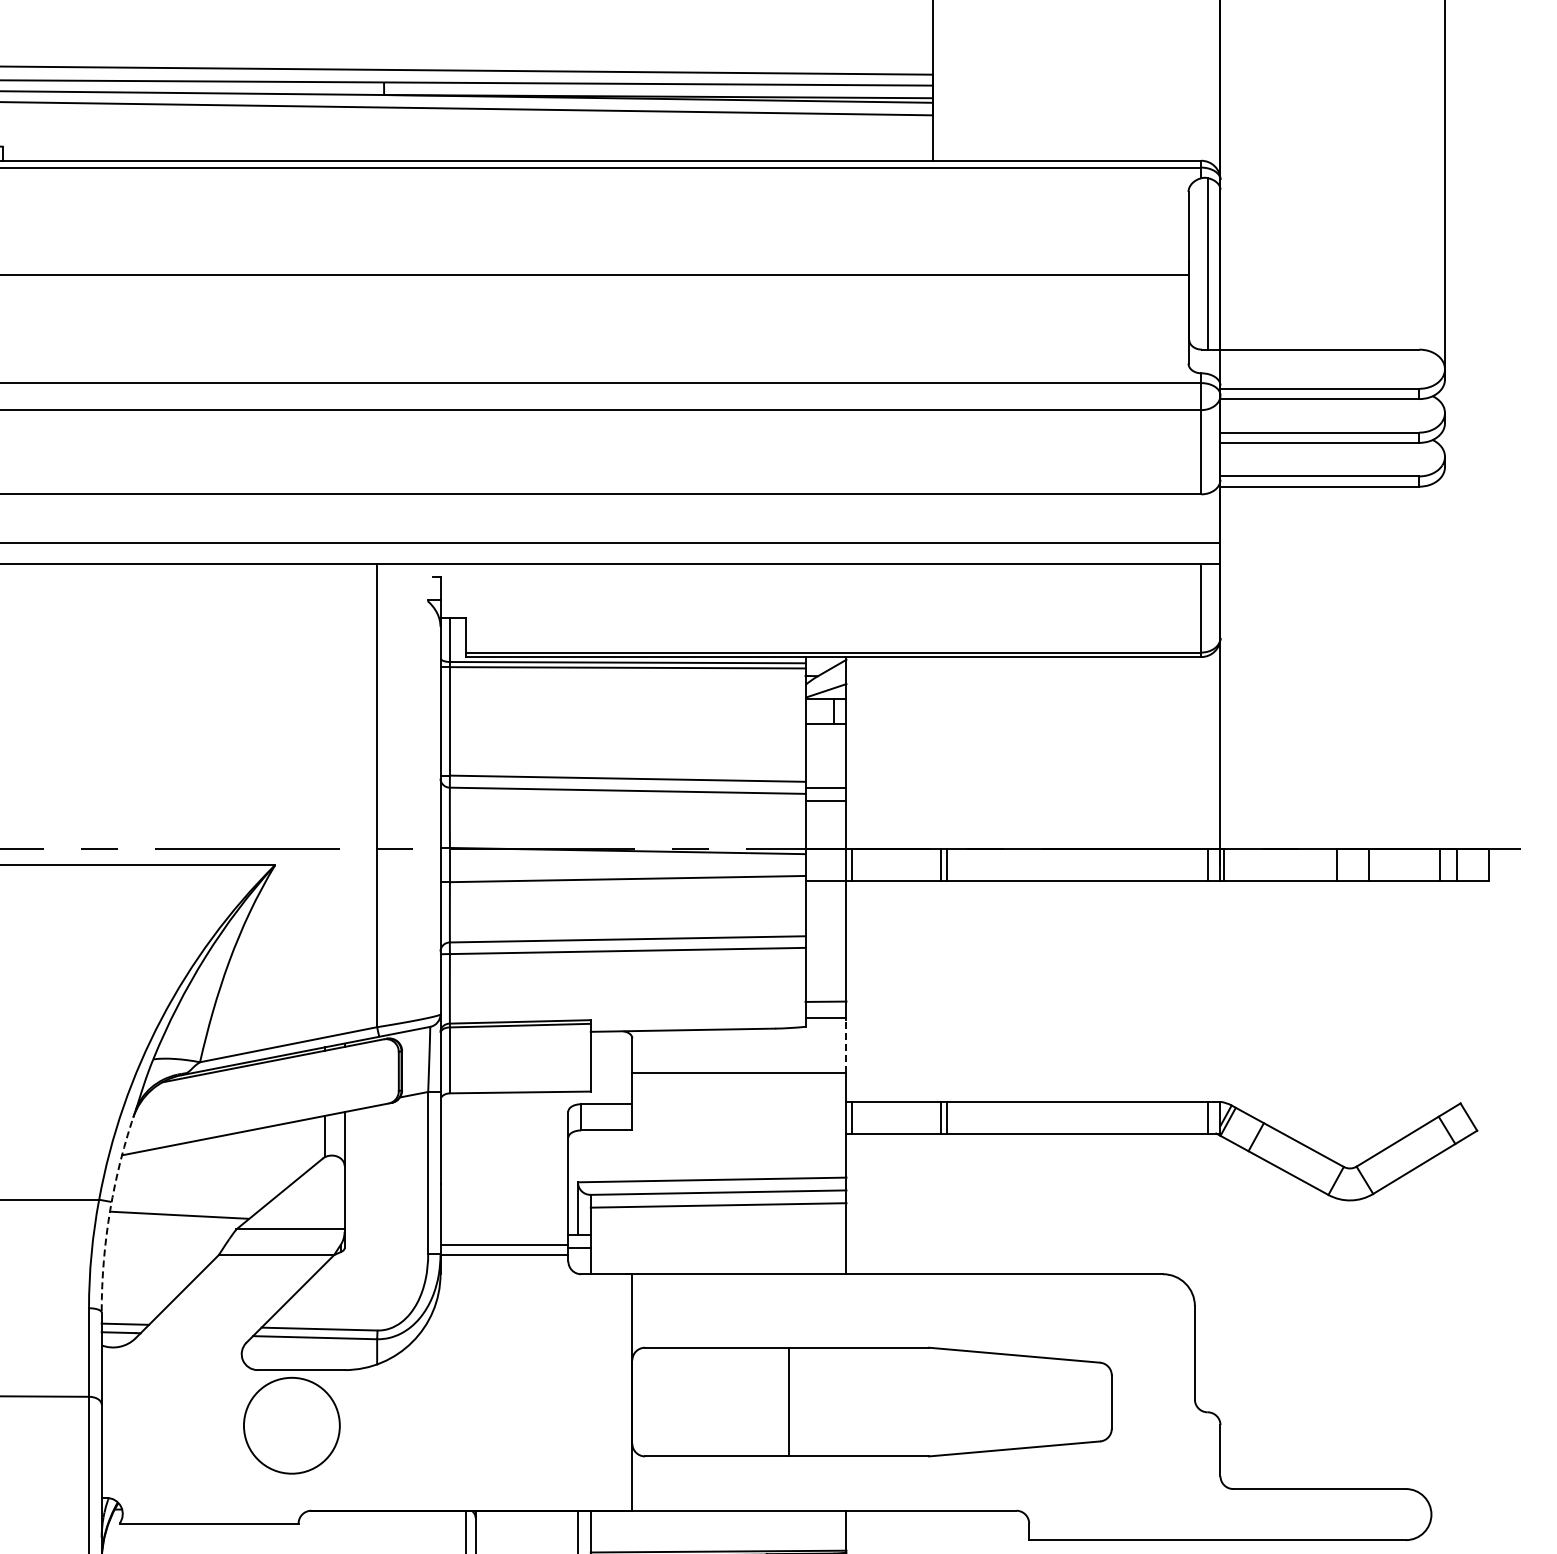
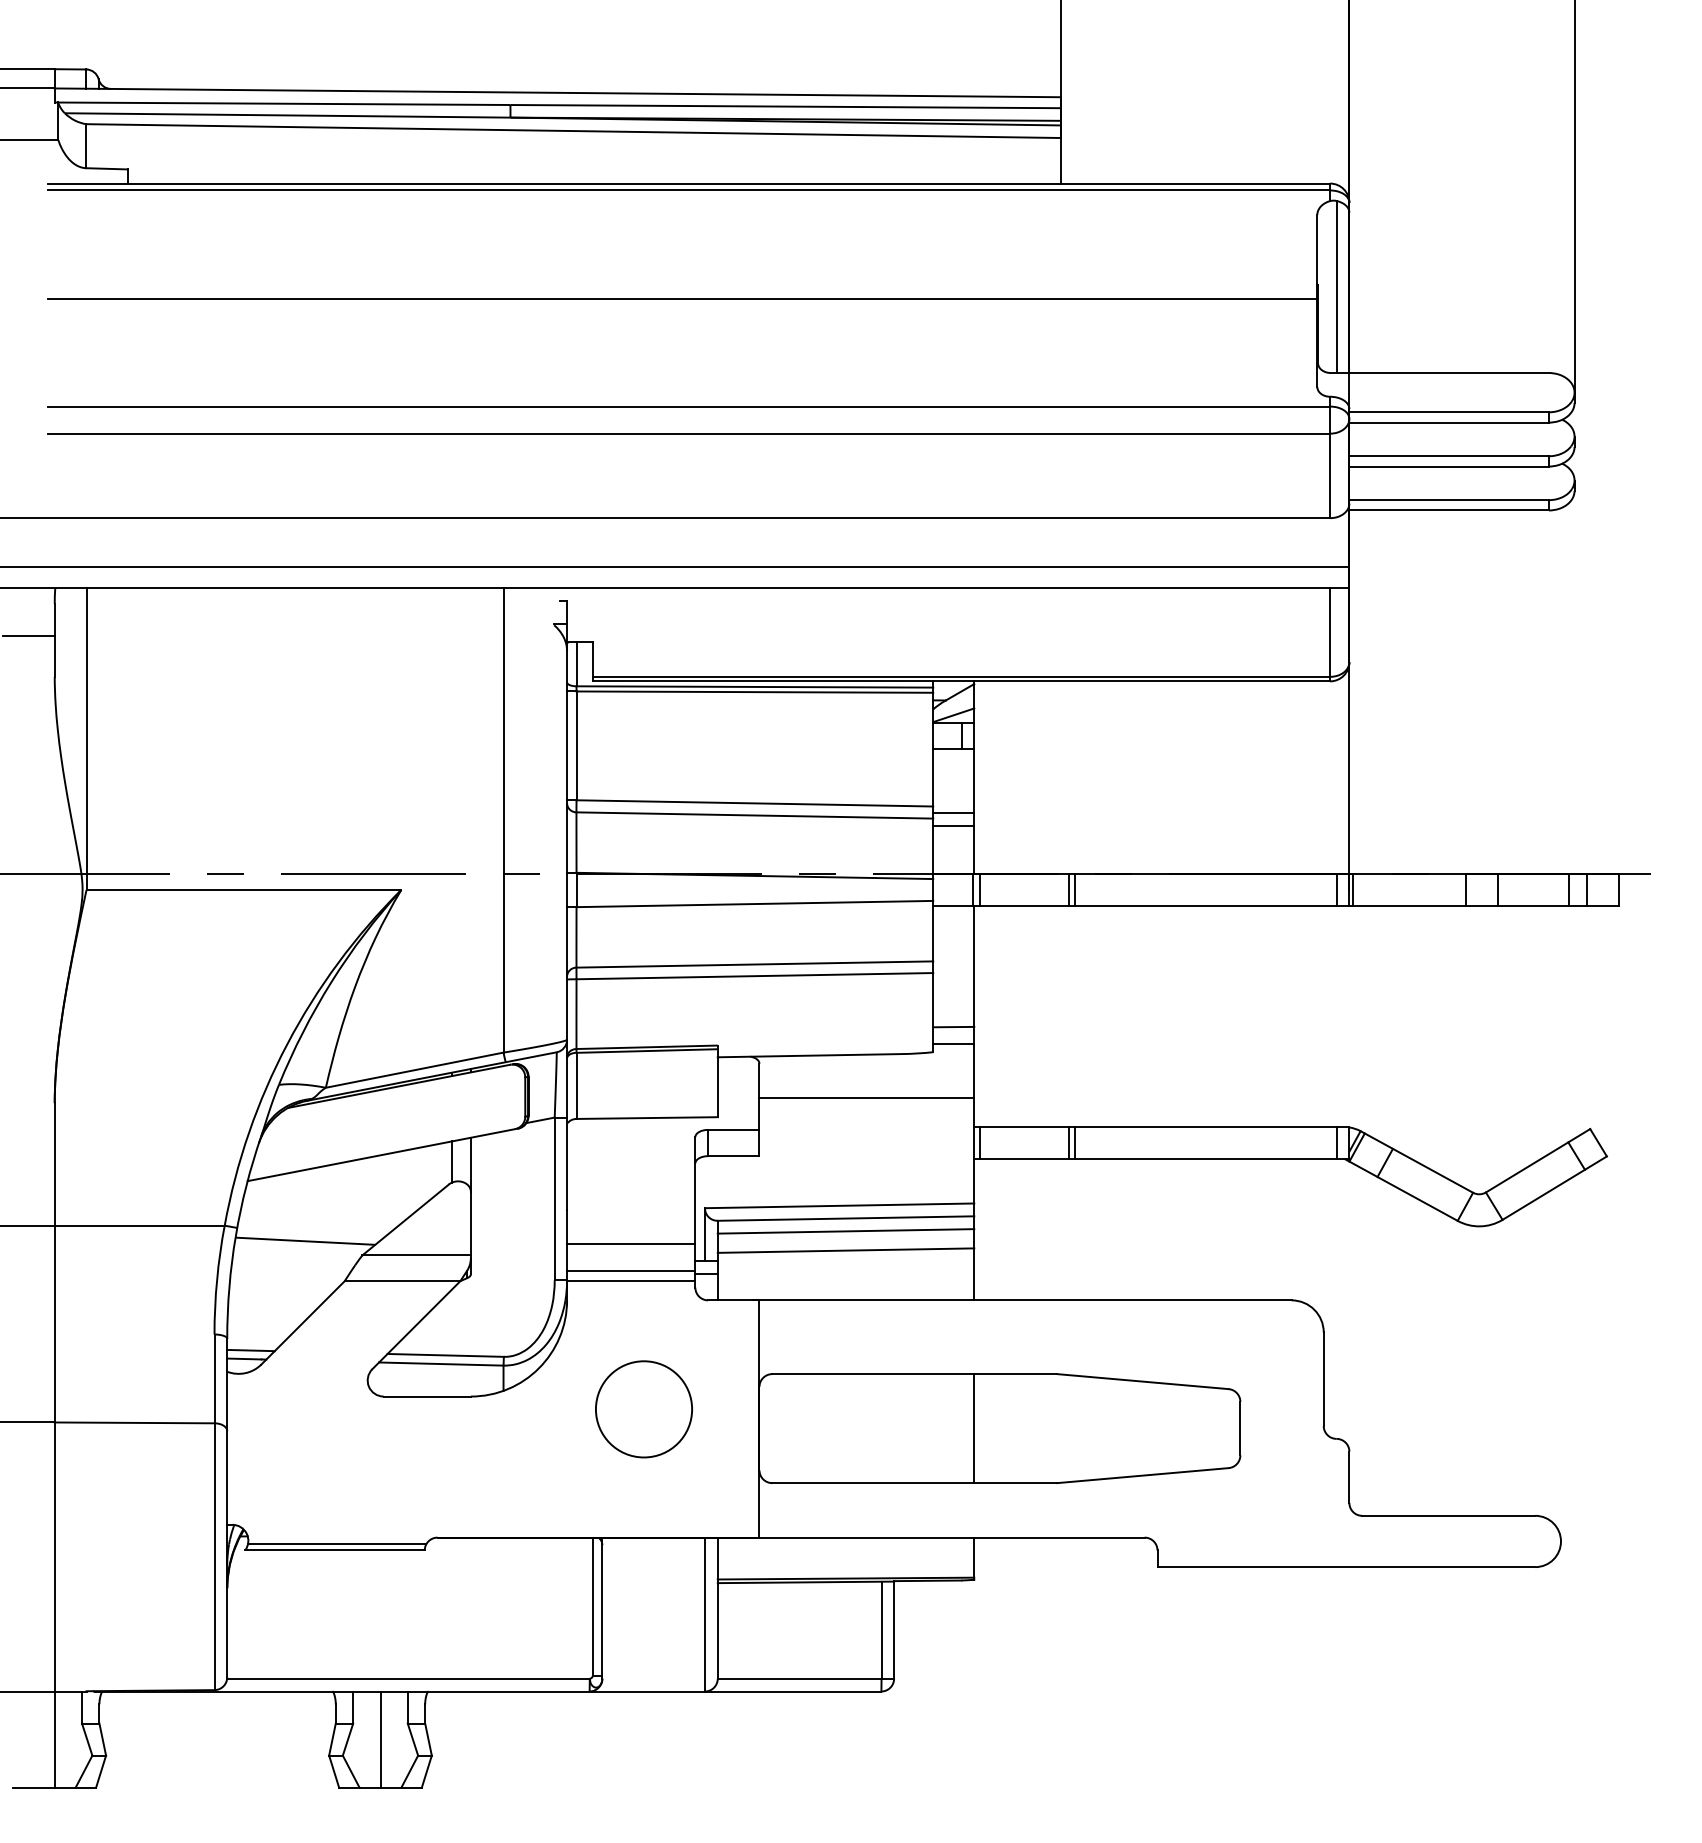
line: (846, 1045) -> (974, 1070), dashed -> solid
arc: (109, 1210) -> (235, 1236), dashed -> solid
line: (504, 1218) -> (631, 1244), added
line: (718, 1224) -> (845, 1250), added
line: (788, 1401) -> (974, 1428), moved
circle: (291, 1425) -> (643, 1409), moved
line: (211, 1517) -> (337, 1544), added

